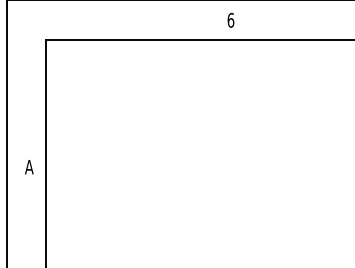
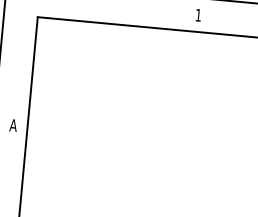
text: (230, 19) -> (198, 14), 6 -> 1

